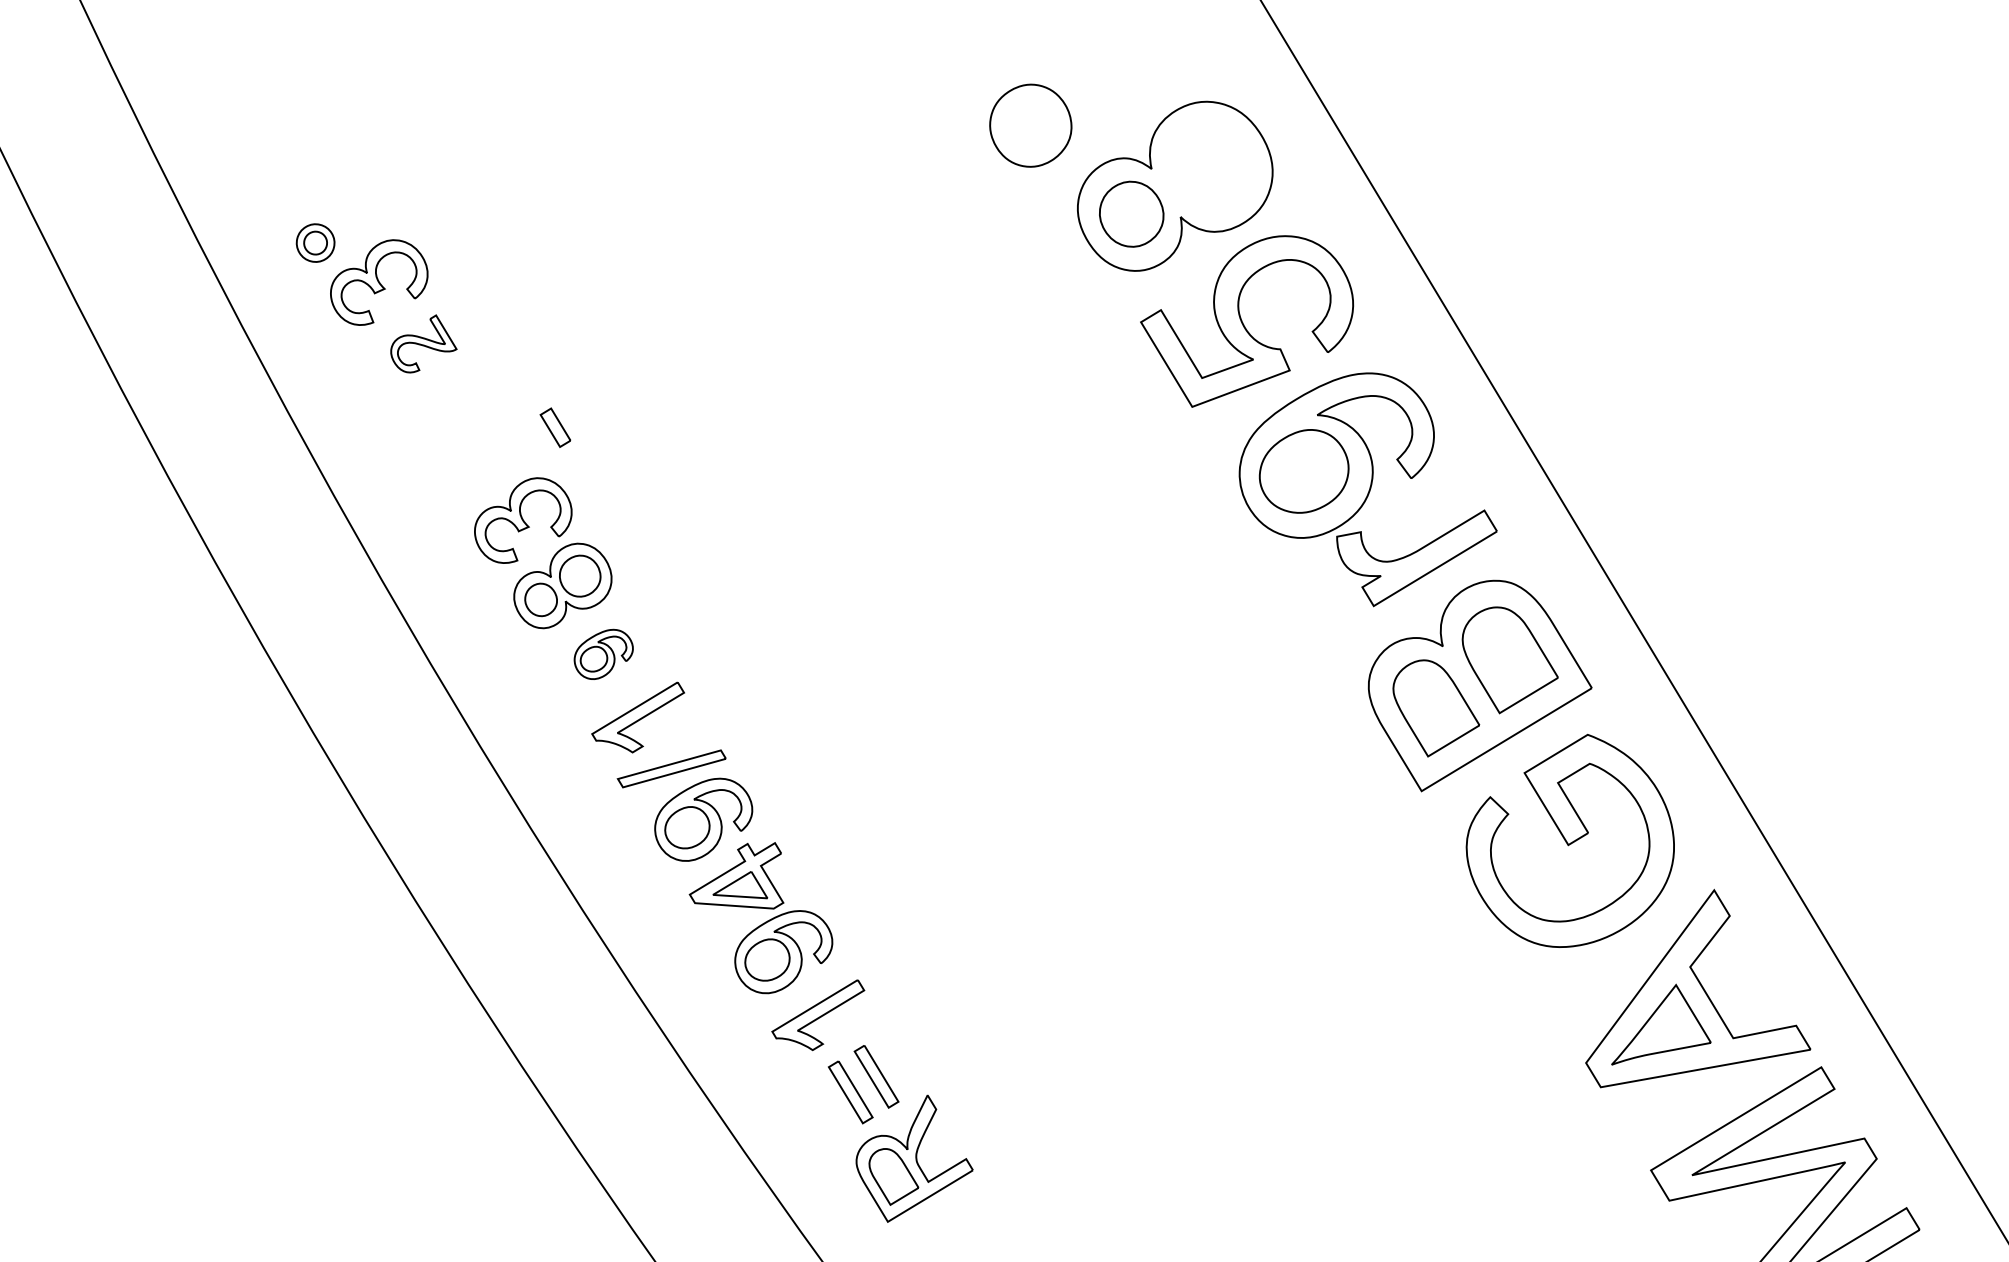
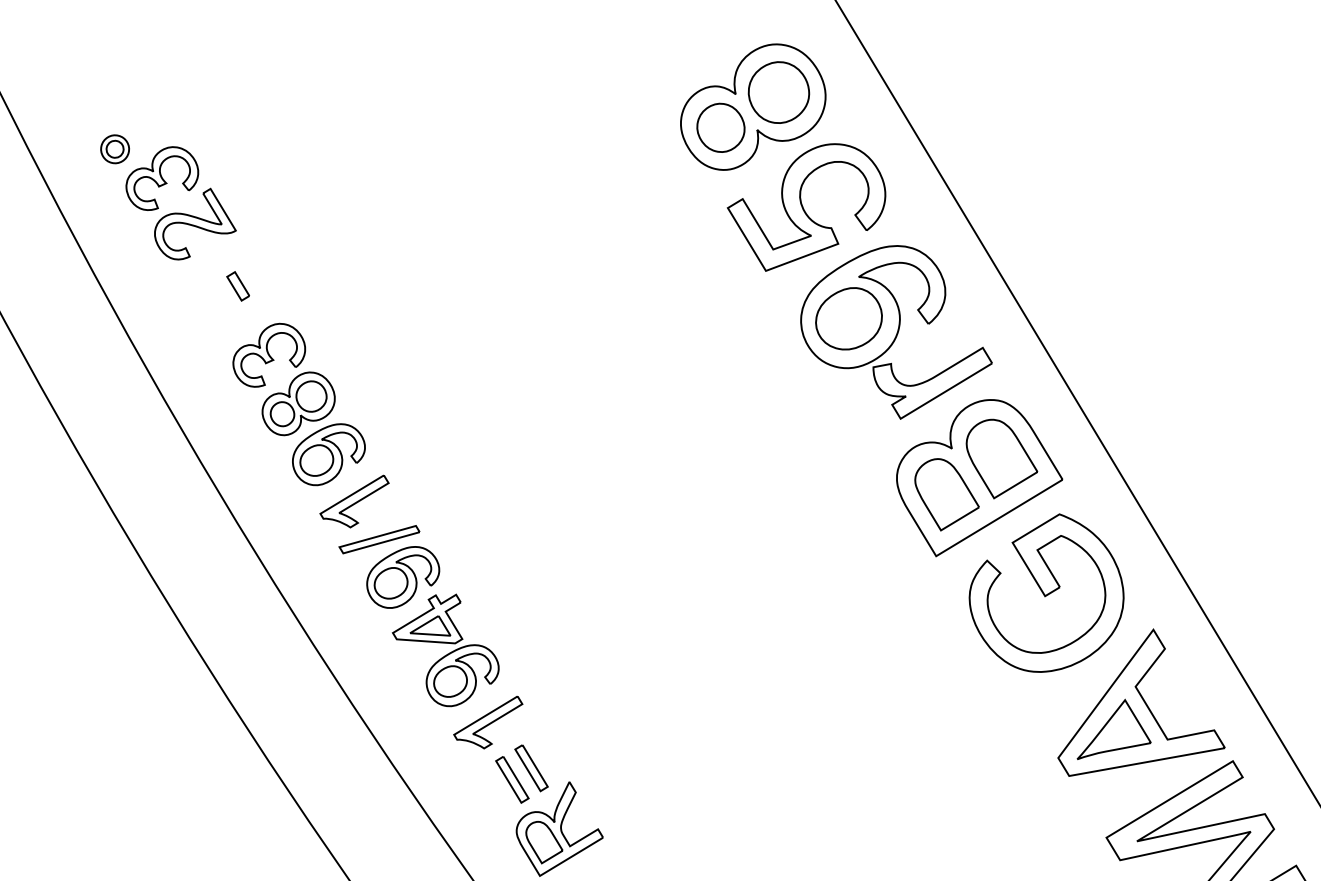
part: (1030, 125) -> (778, 92), moved
part: (423, 343) -> (195, 223), size x1.67
part: (555, 427) -> (238, 286), moved
part: (603, 654) -> (328, 454), size x1.67

